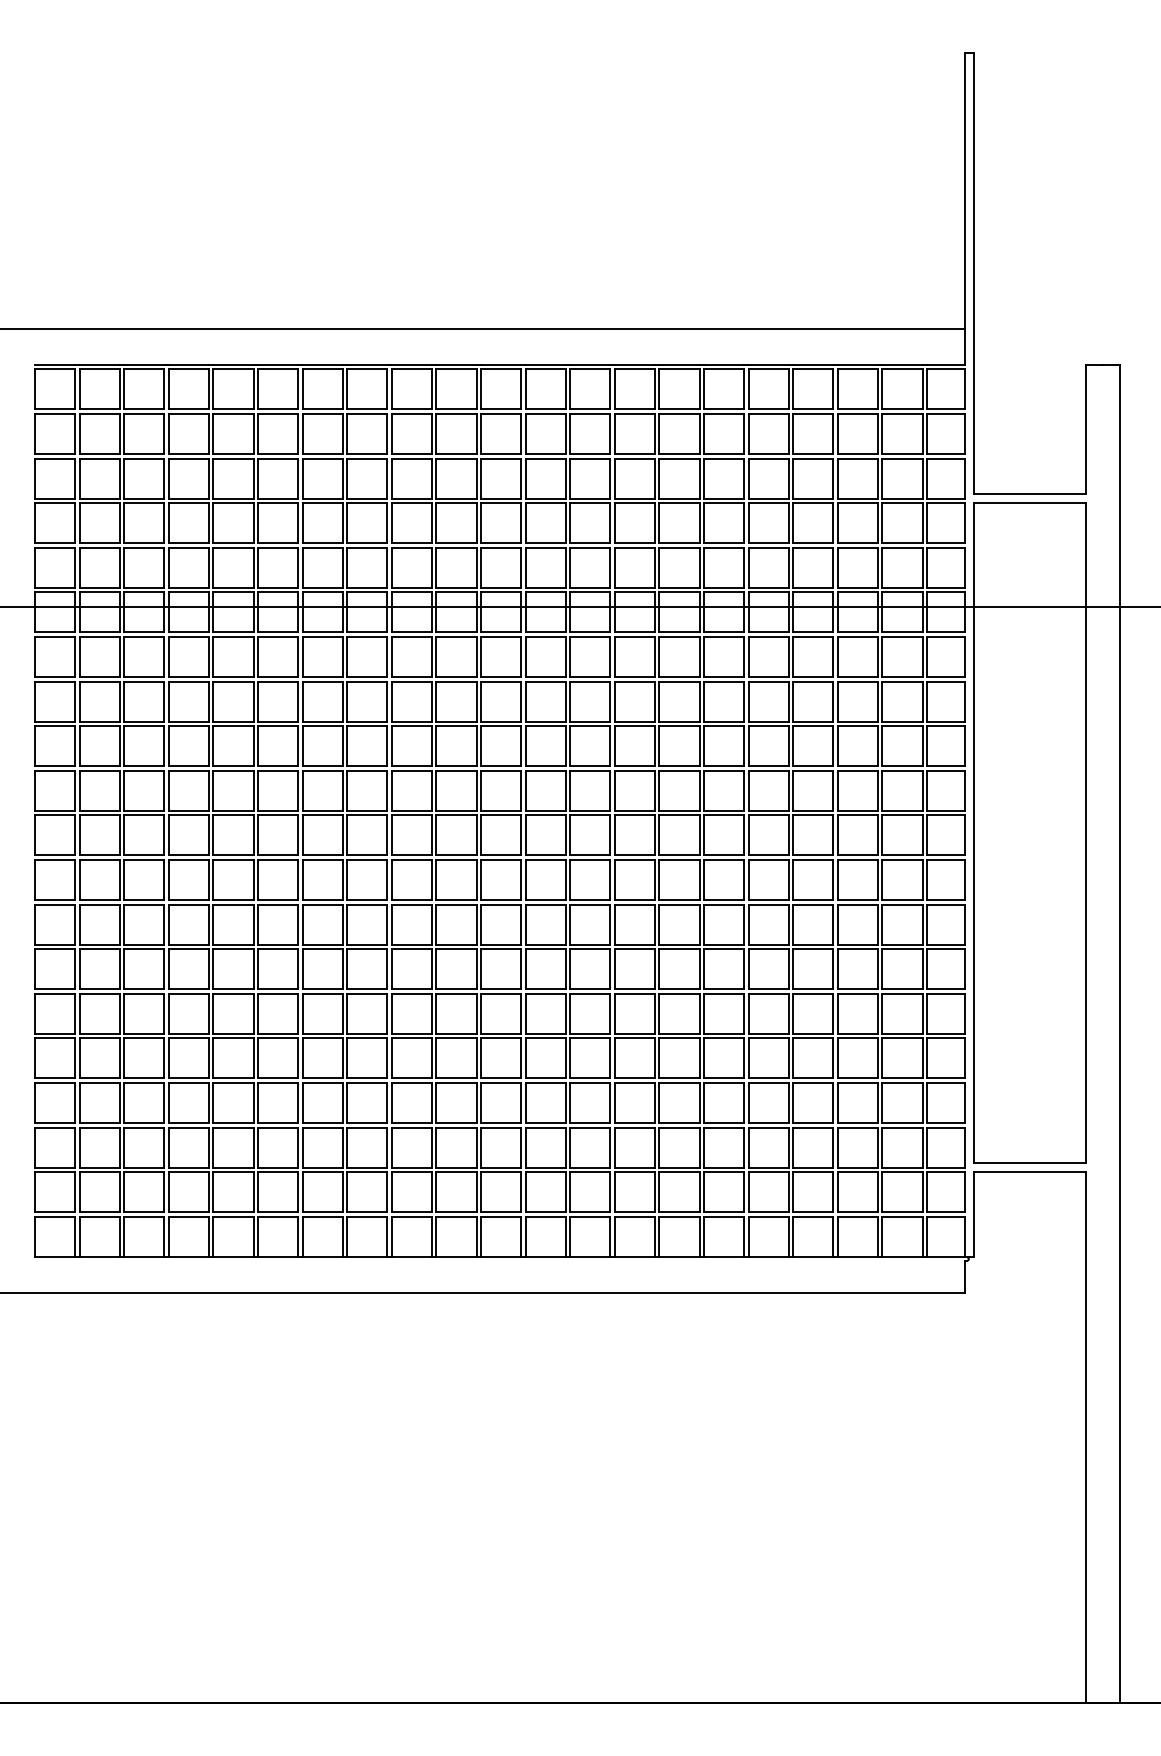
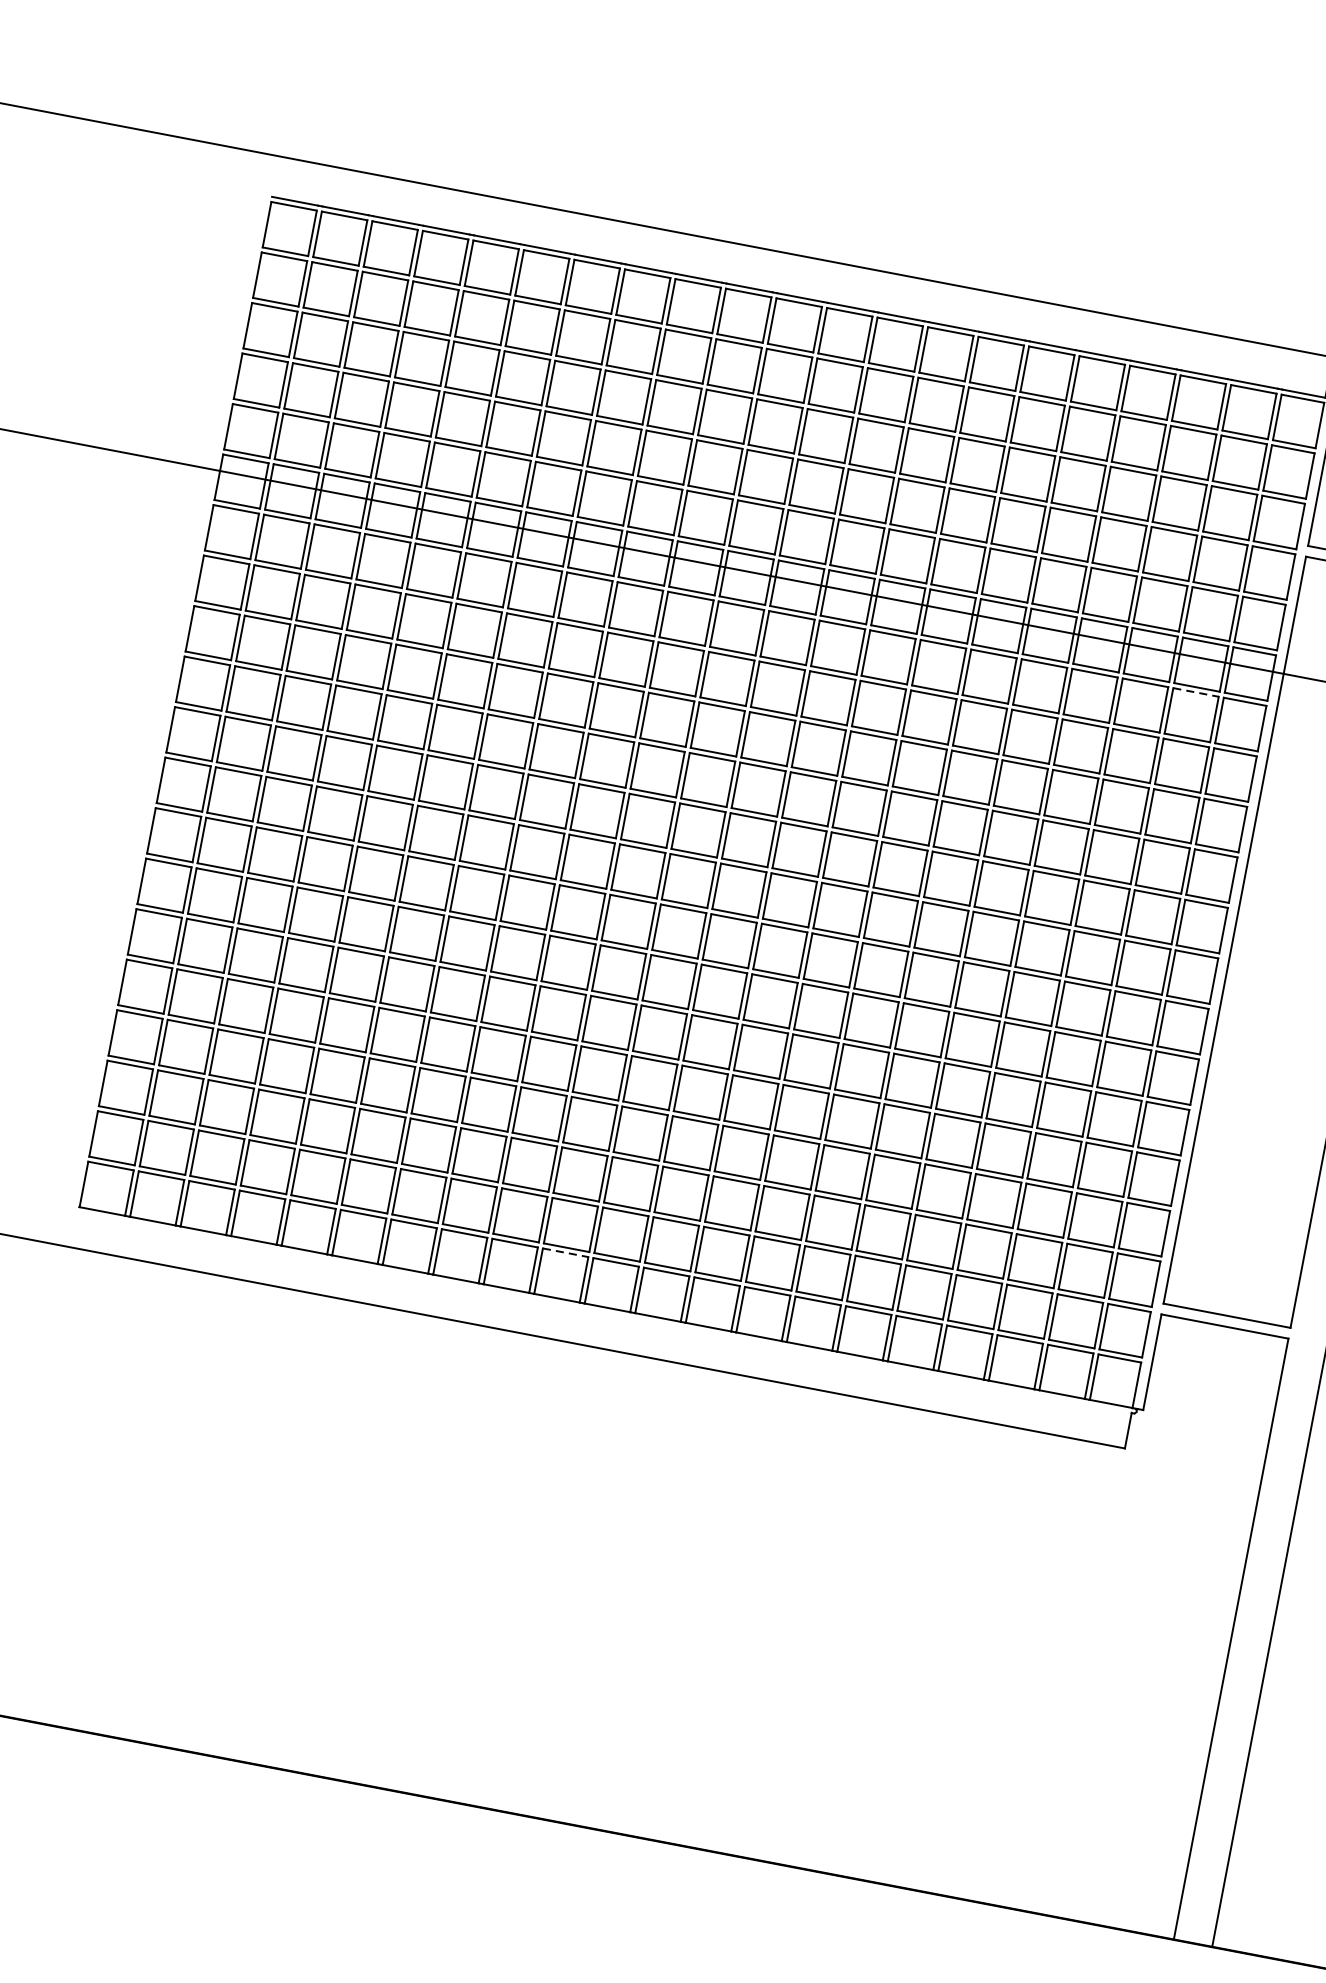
line: (902, 636) -> (1196, 691), solid -> dashed
line: (456, 1216) -> (565, 1252), solid -> dashed

